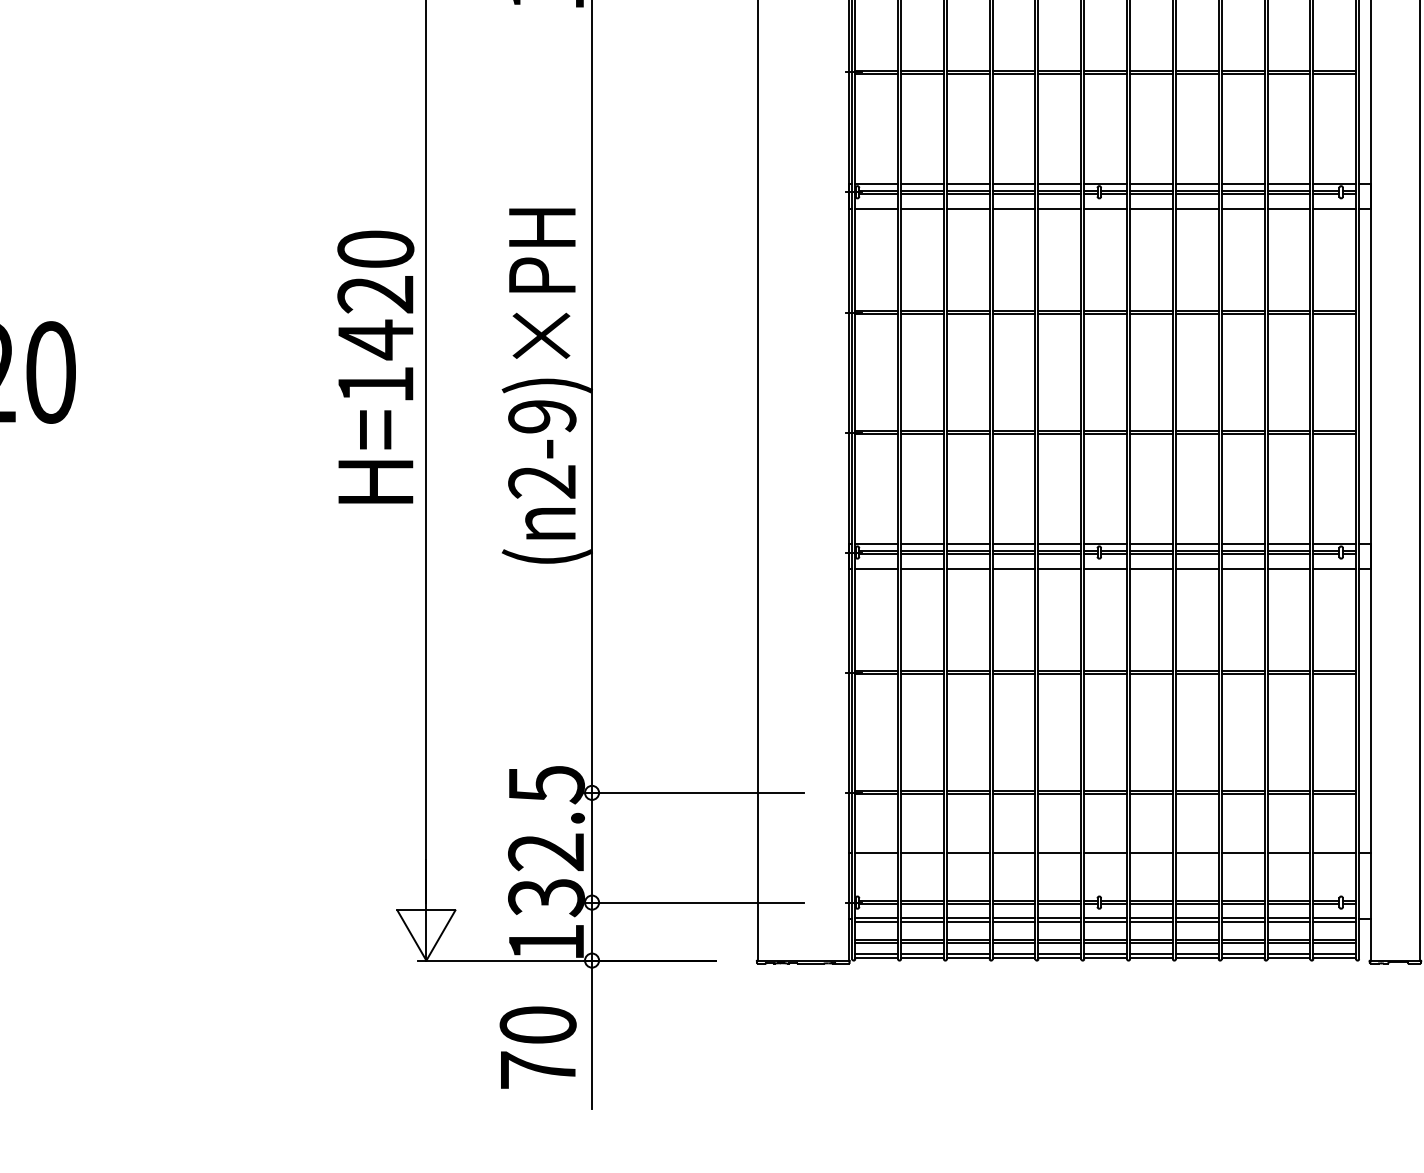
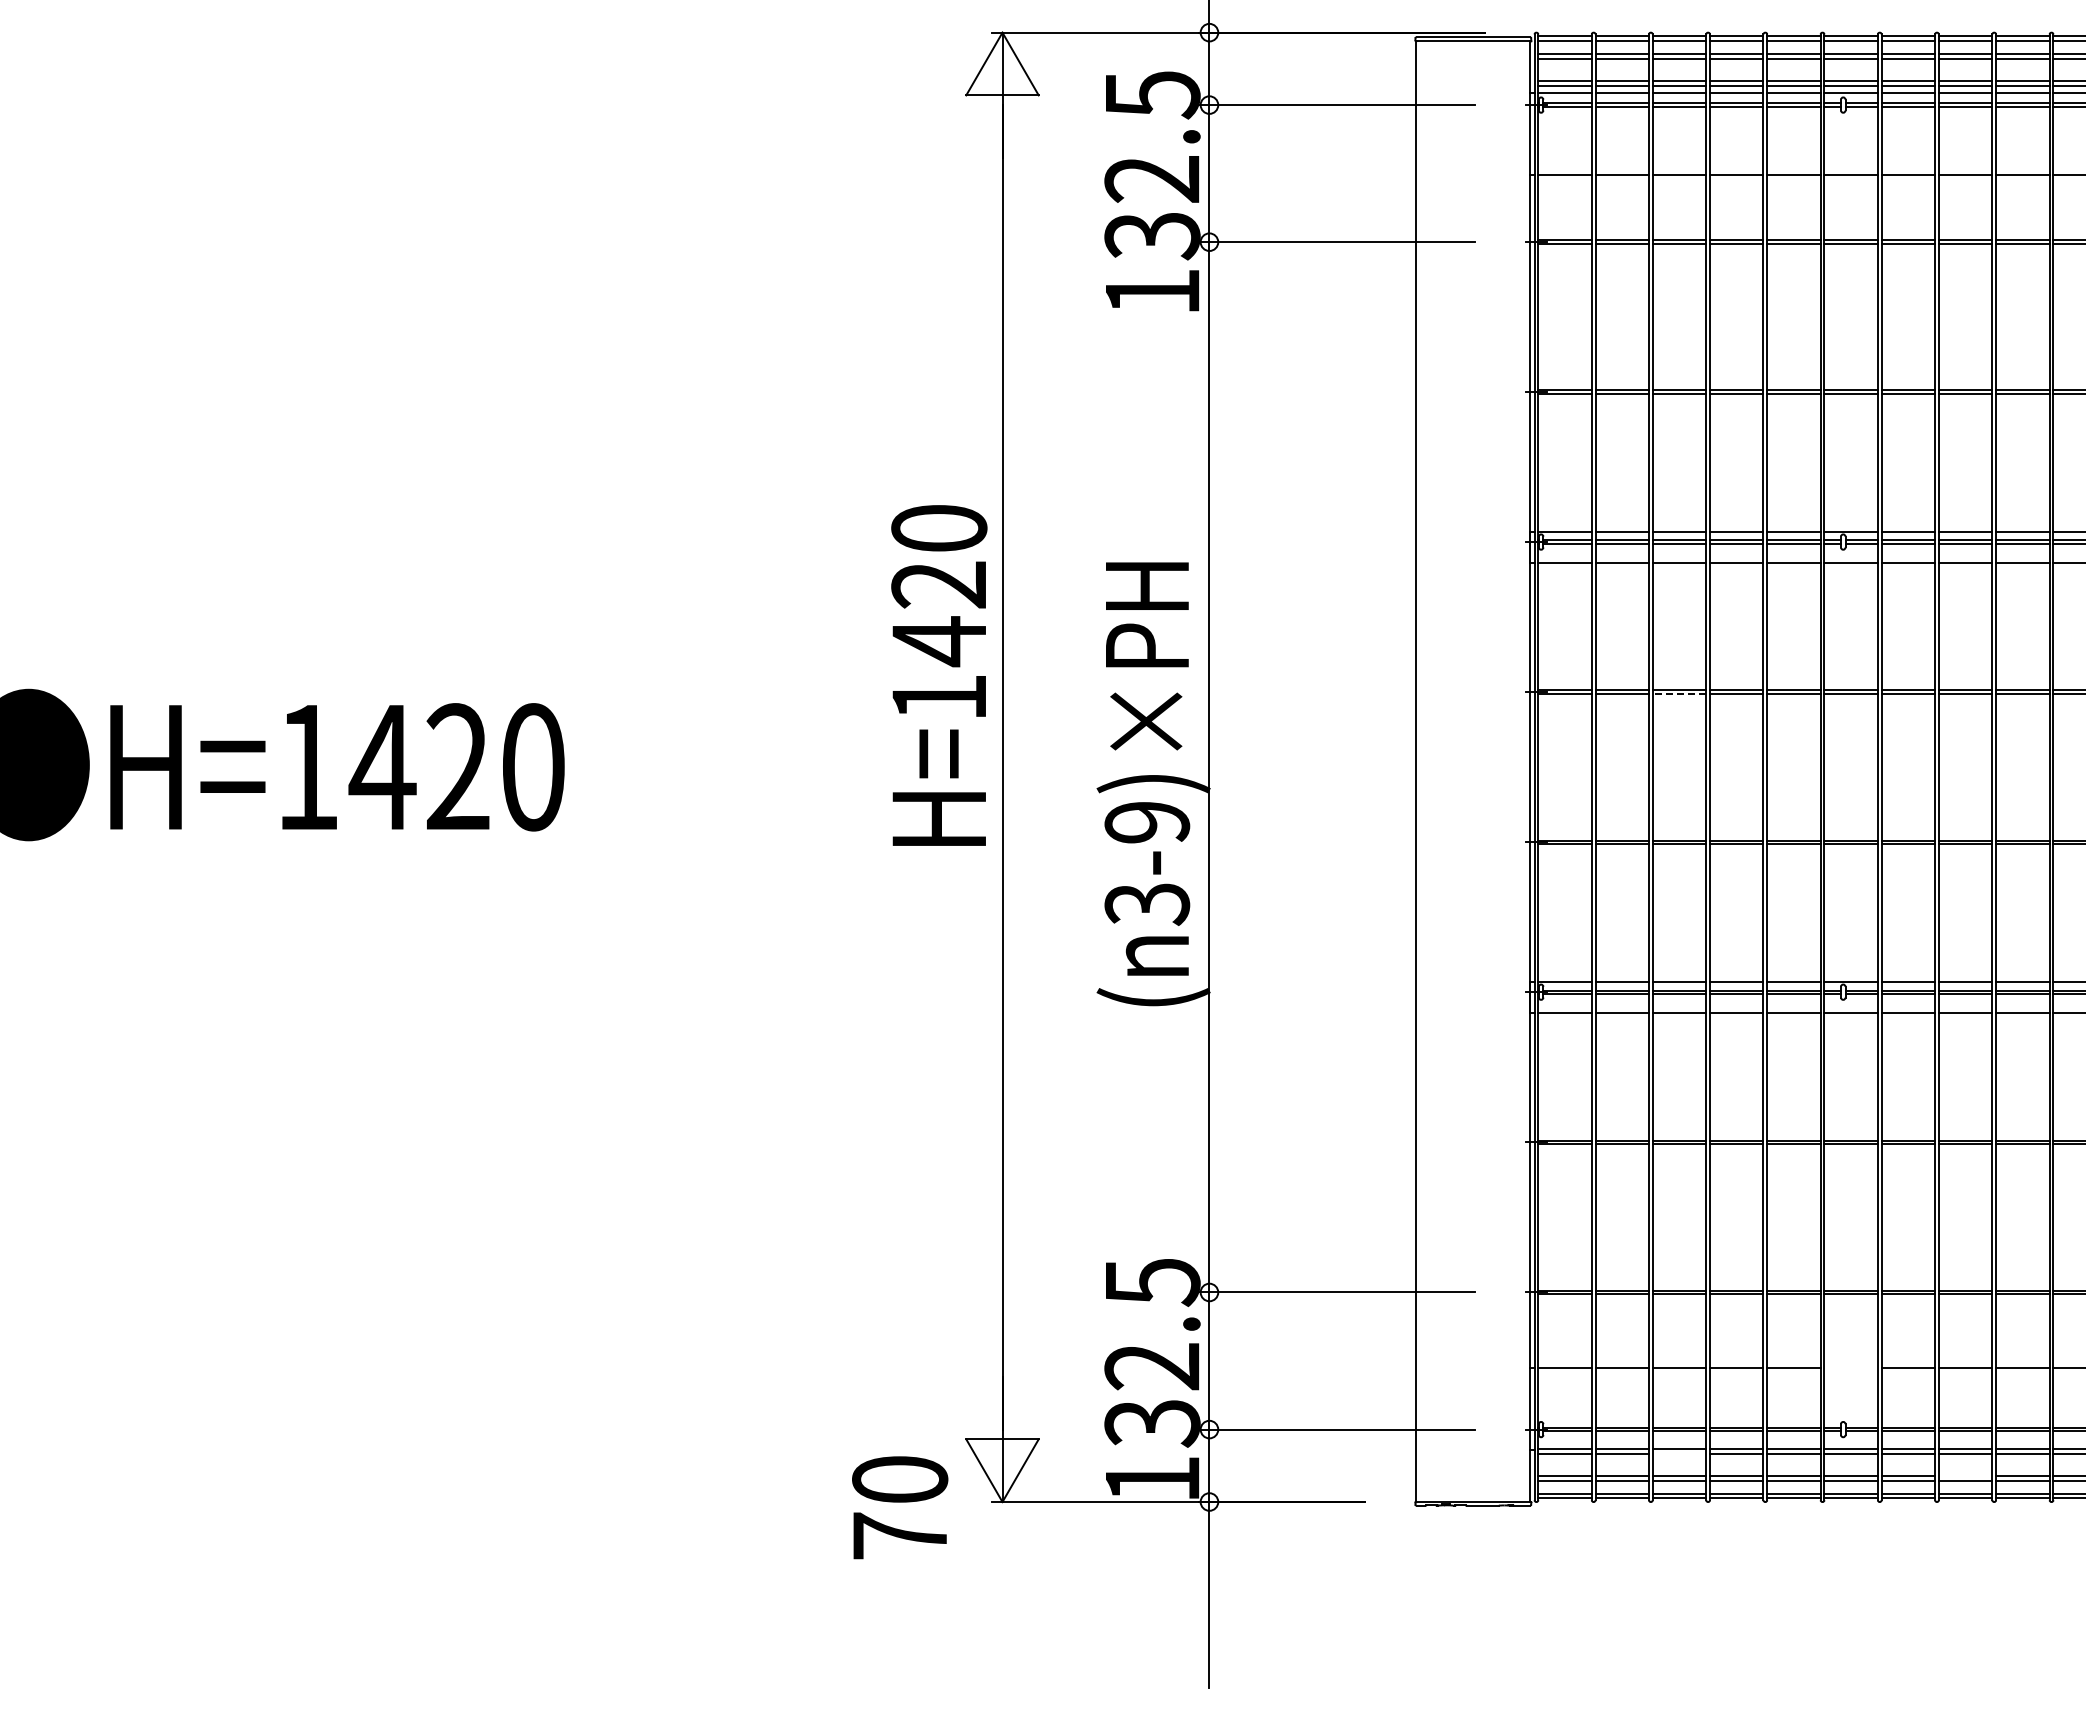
line: (968, 314) -> (1679, 694), solid -> dashed
text: (375, 367) -> (939, 675), moved
text: (542, 482) -> (1147, 904), (n2-9)×PH -> (n3-9)×PH
line: (1105, 852) -> (1850, 1367), removed
line: (968, 921) -> (1679, 1453), removed
line: (1197, 939) -> (1965, 1475), removed
text: (538, 1047) -> (900, 1507), moved

